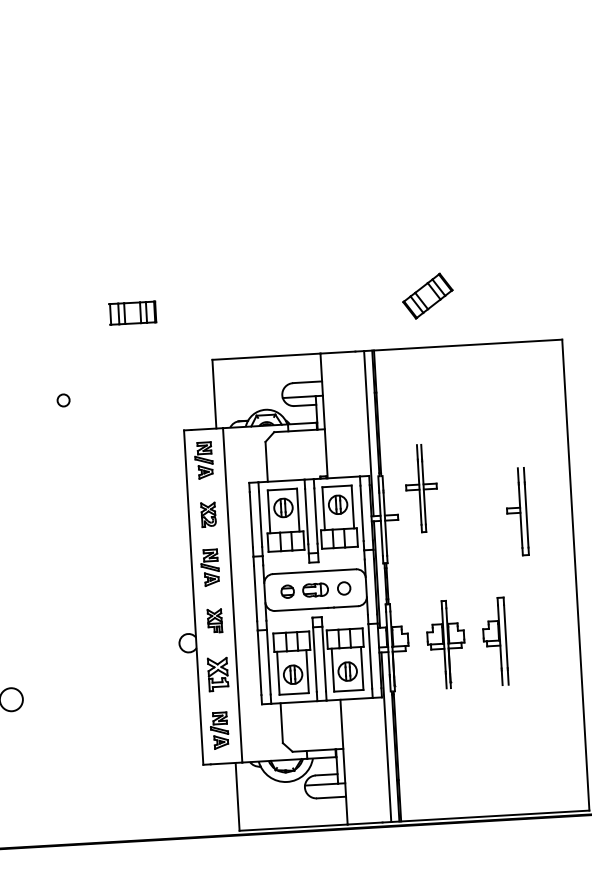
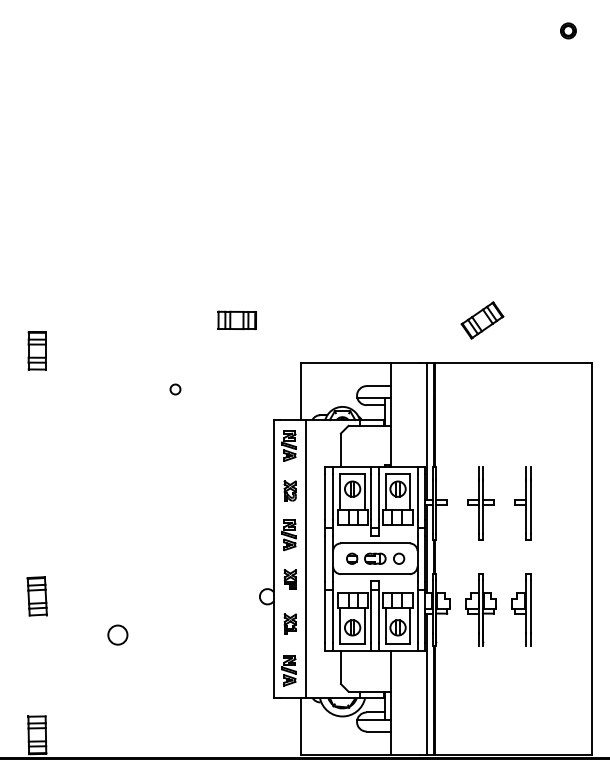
part: (420, 488) -> (480, 503), moved
part: (516, 511) -> (522, 503), moved
part: (216, 673) -> (289, 623), size x0.71

